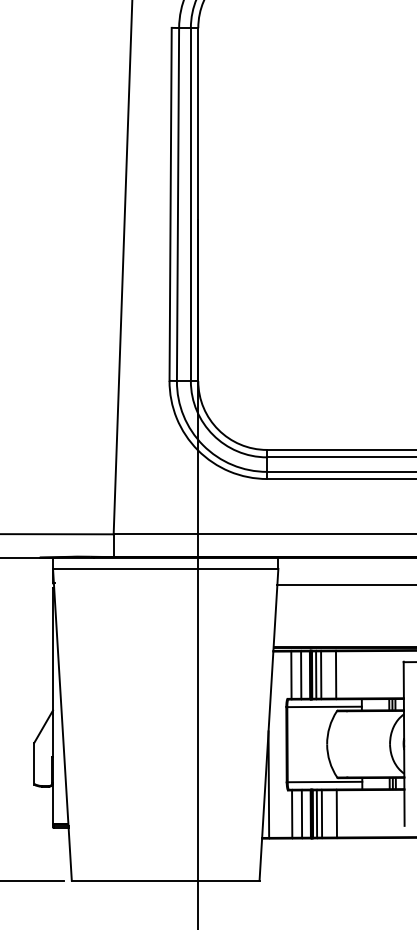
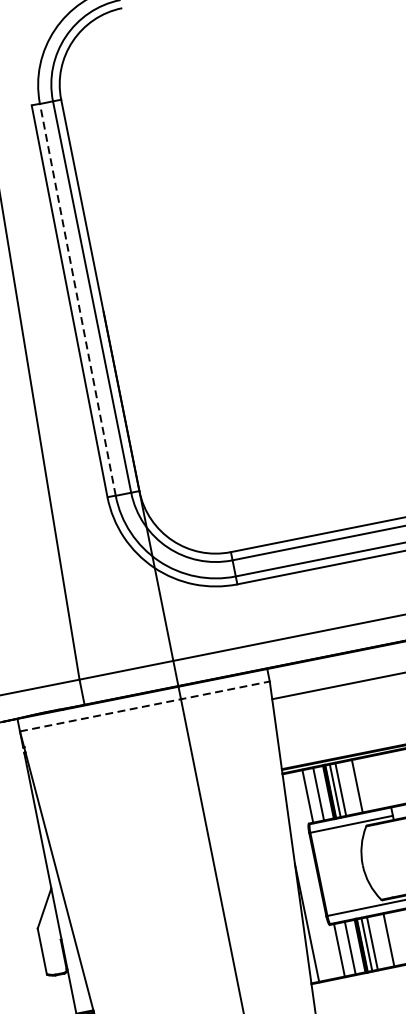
line: (178, 204) -> (78, 299), solid -> dashed
line: (165, 568) -> (144, 706), solid -> dashed

